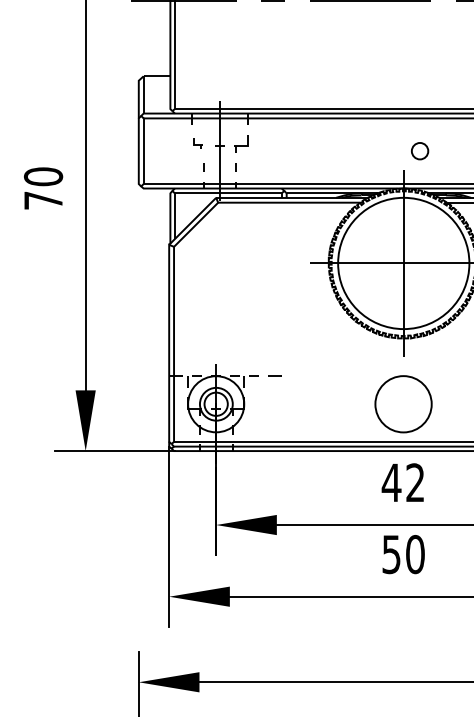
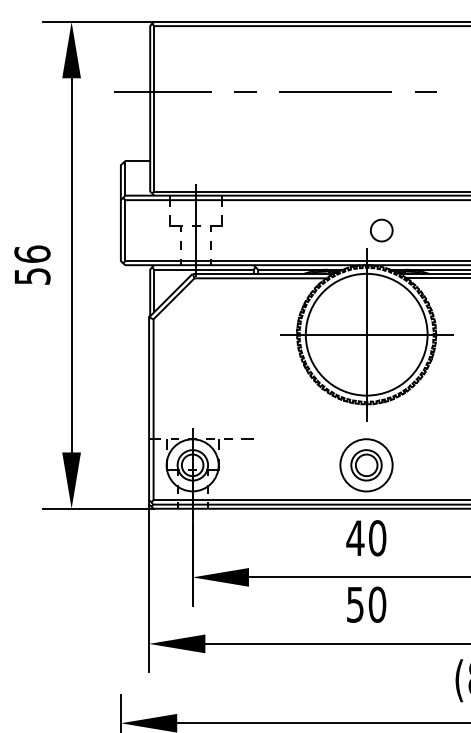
part: (197, 143) -> (175, 223), size x1.67
circle: (419, 151) -> (381, 230), size x1.43
text: (43, 187) -> (32, 264), 70 -> 56
part: (403, 404) -> (366, 465), added
text: (415, 483) -> (377, 538), 42 -> 40

